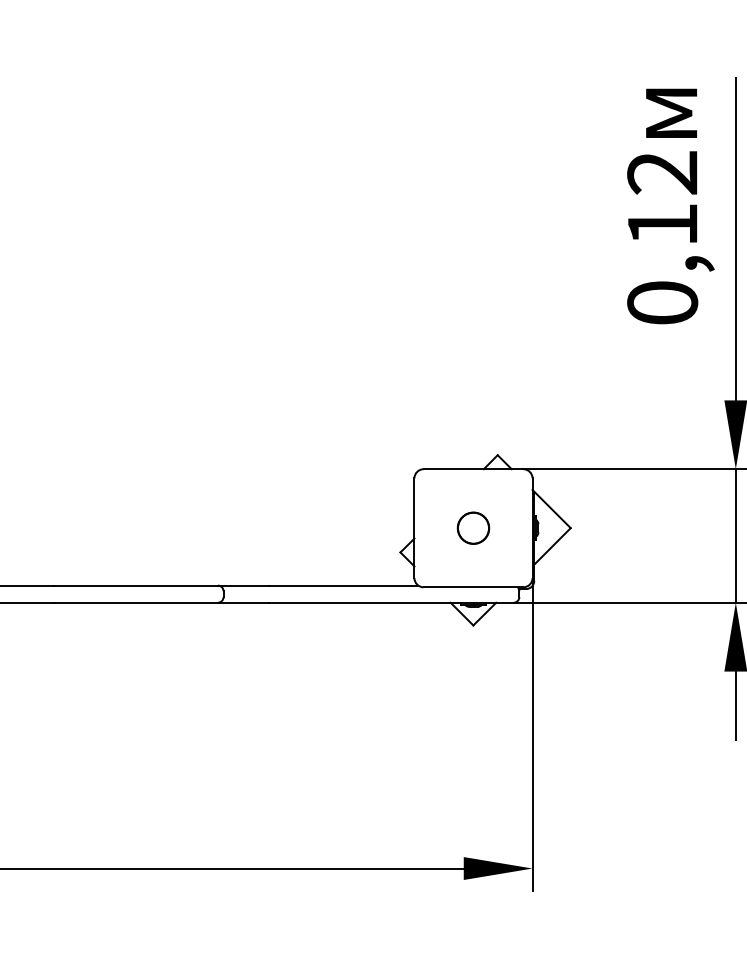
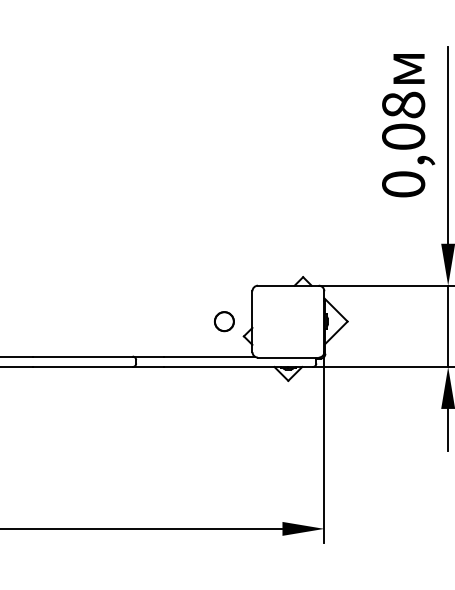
text: (662, 197) -> (403, 120), 0,12 -> 0,08
circle: (473, 528) -> (224, 321), moved

